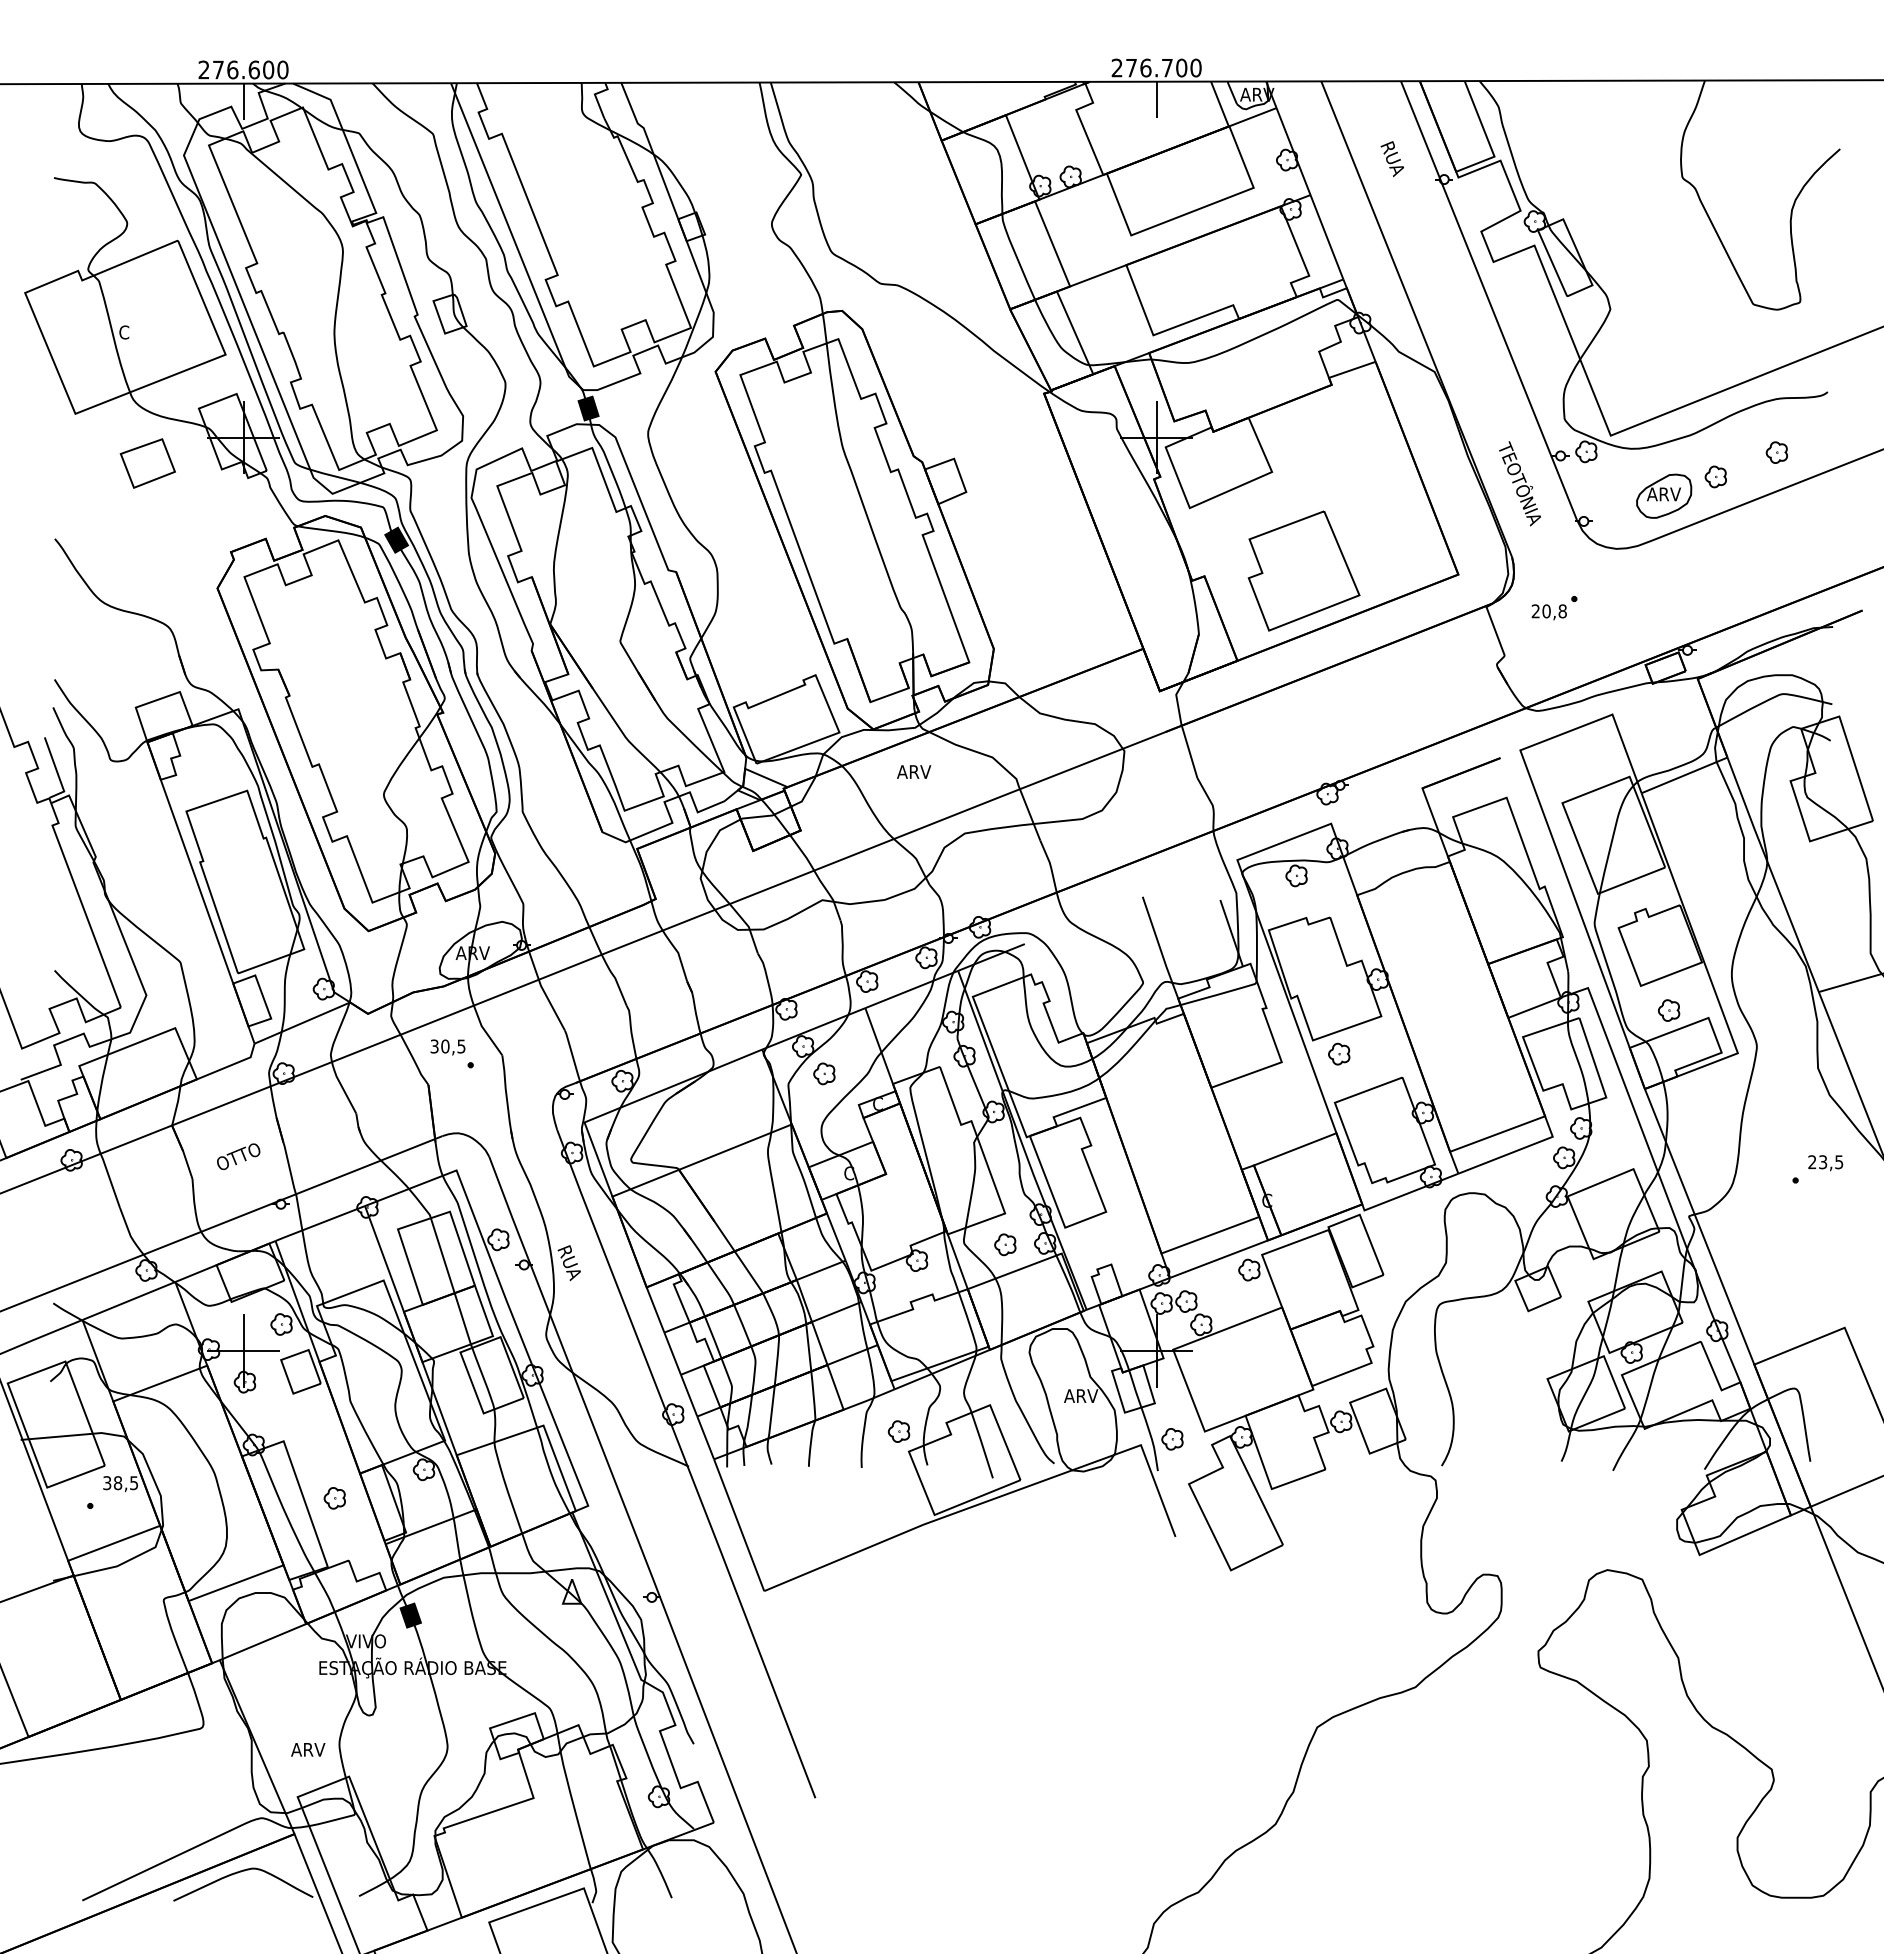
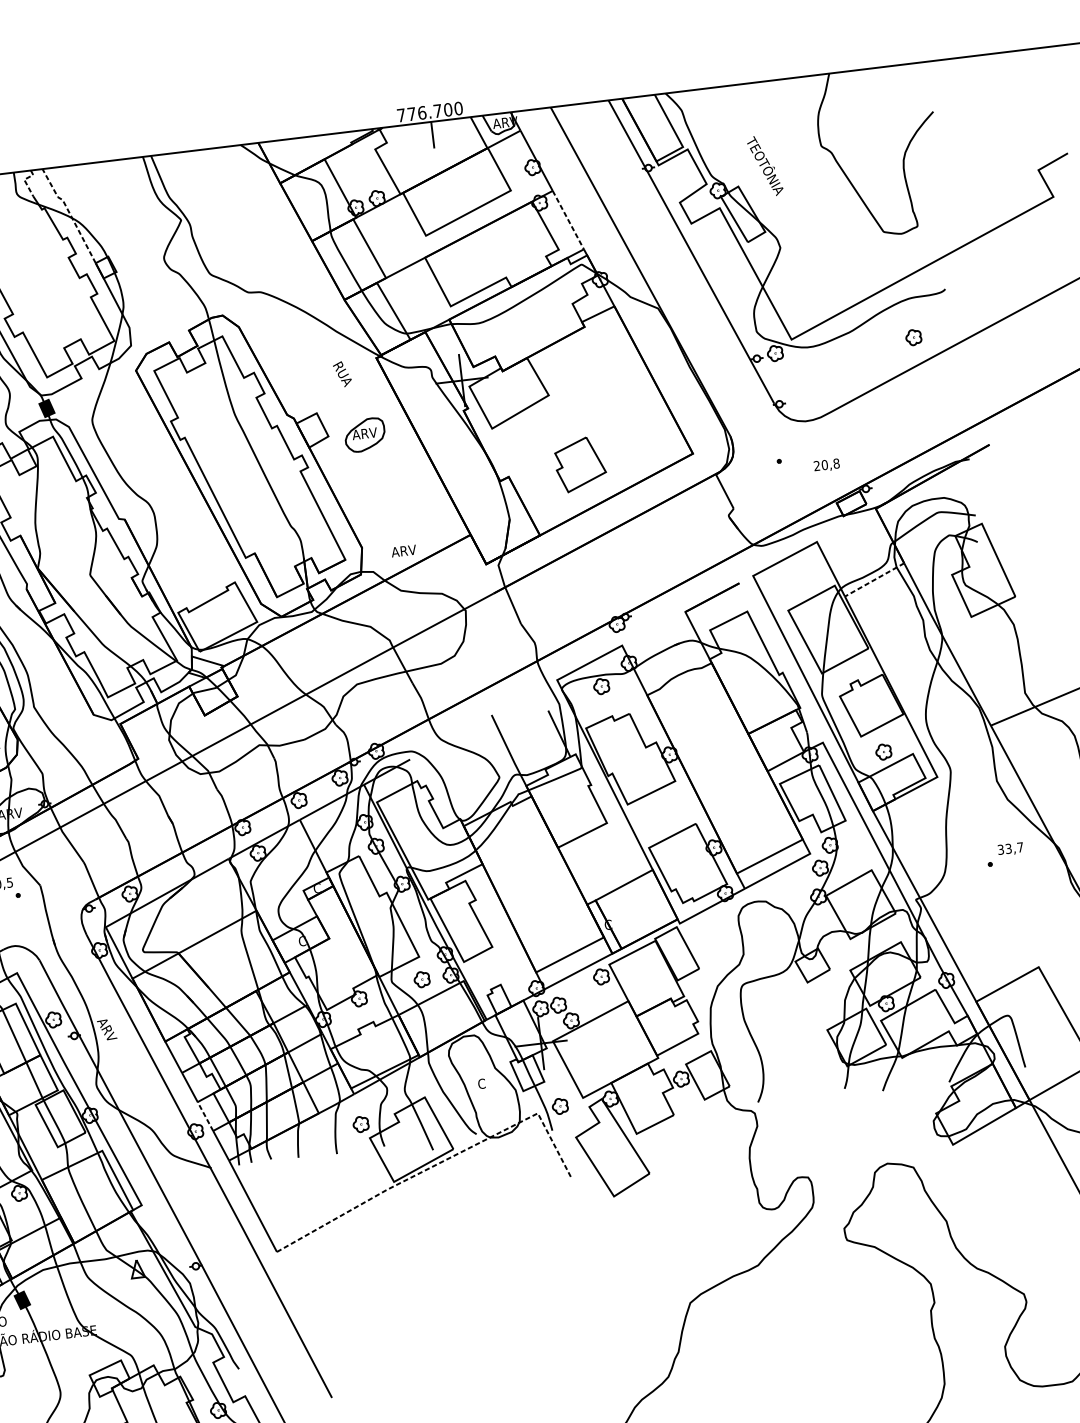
text: (1116, 67) -> (400, 115), 276.700 -> 776.700
line: (595, 96) -> (24, 181), solid -> dashed
line: (651, 148) -> (70, 214), solid -> dashed
text: (1391, 159) -> (341, 374), moved
line: (1327, 237) -> (568, 220), solid -> dashed
part: (1715, 476) -> (871, 360), removed
text: (1519, 483) -> (764, 165), moved
part: (1664, 495) -> (365, 434), moved
part: (1303, 570) -> (580, 464), size x0.6
text: (1548, 612) -> (826, 465), moved
text: (914, 771) -> (404, 550), moved
line: (1684, 775) -> (874, 580), solid -> dashed
part: (1339, 1053) -> (648, 811), removed
part: (824, 1073) -> (275, 870), removed
text: (1825, 1162) -> (1010, 848), 23,5 -> 33,7
text: (569, 1263) -> (107, 1030), RUA -> ARV
line: (688, 1395) -> (205, 1116), solid -> dashed
text: (1081, 1396) -> (490, 1083), ARV -> C
line: (997, 1497) -> (438, 1163), solid -> dashed

